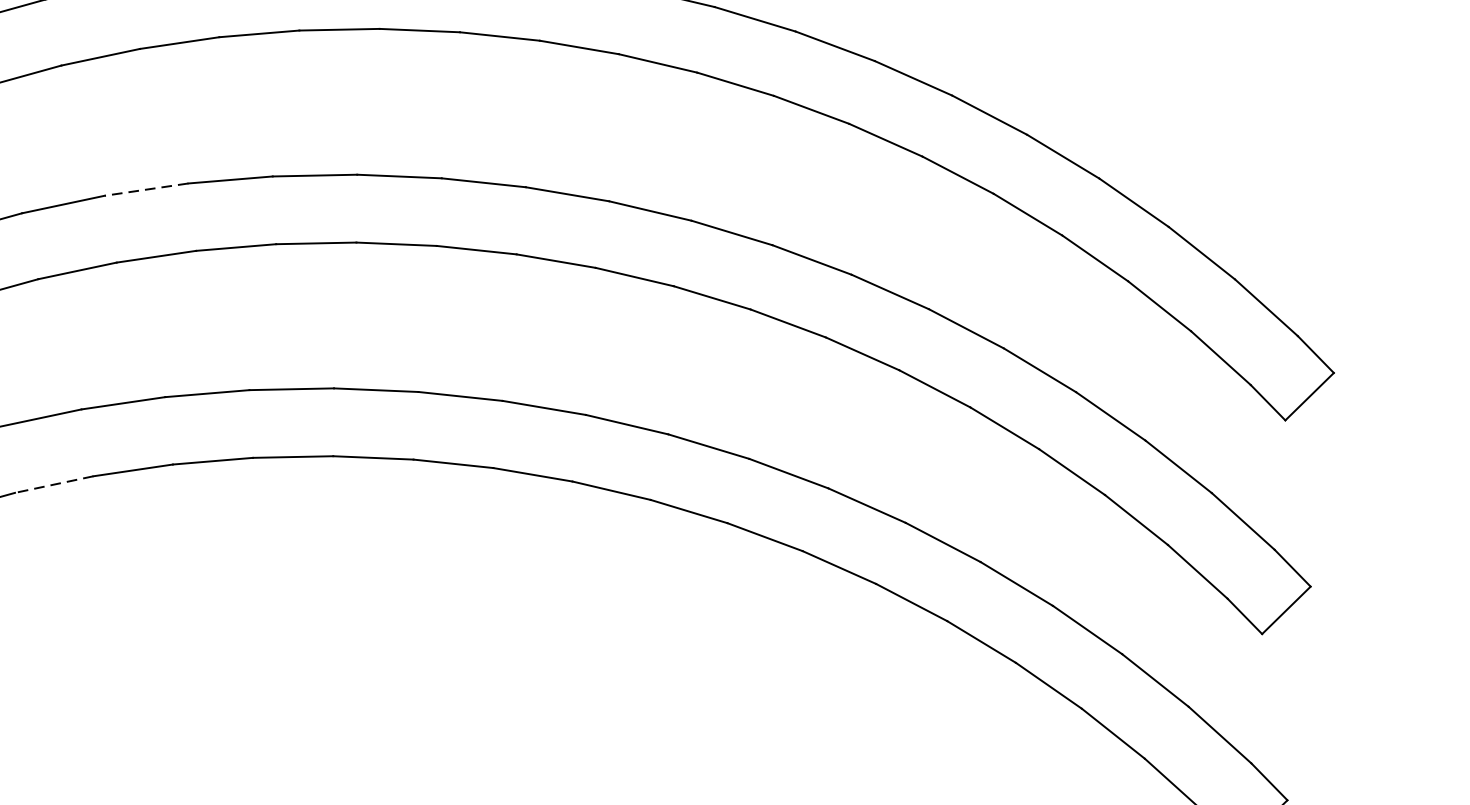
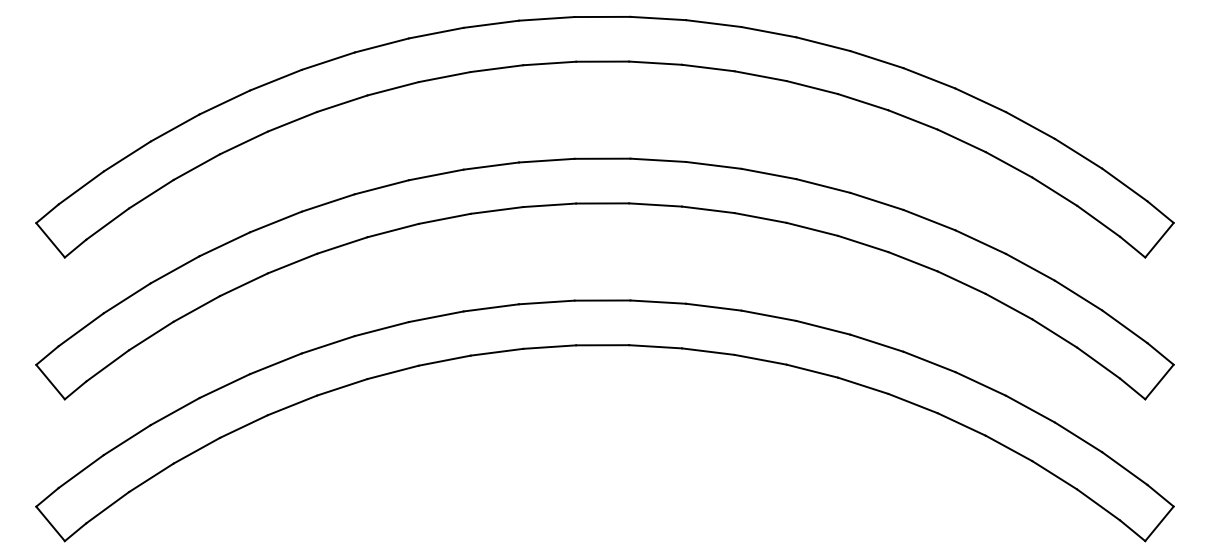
line: (146, 189) -> (381, 187), dashed -> solid
line: (53, 484) -> (341, 387), dashed -> solid

